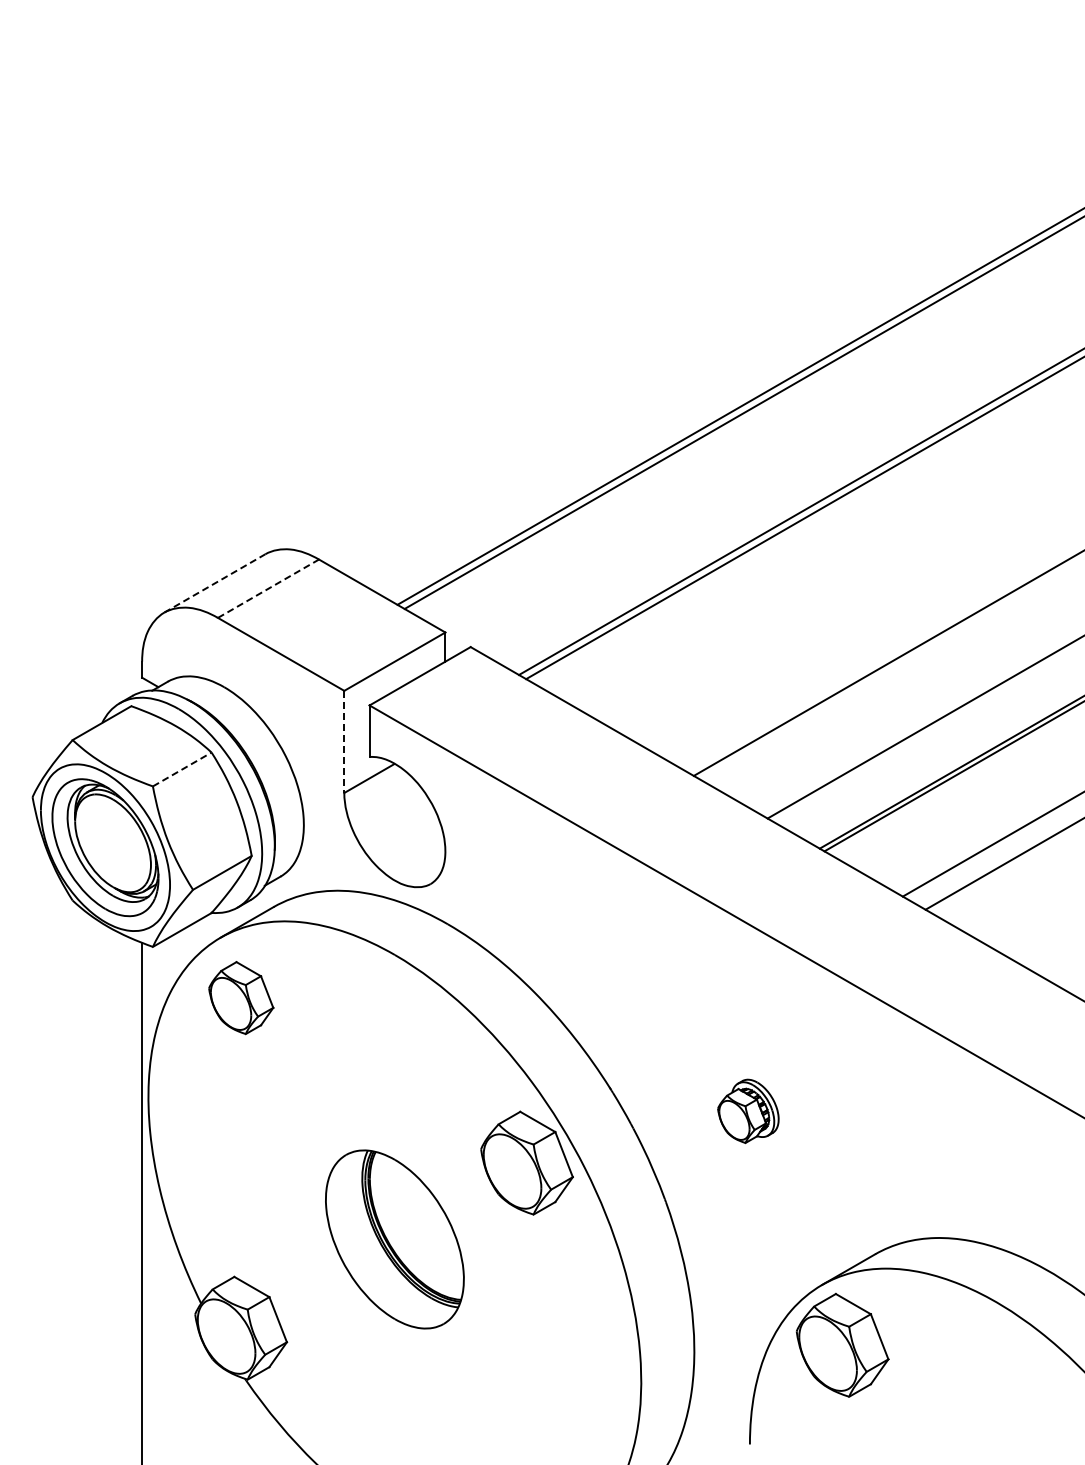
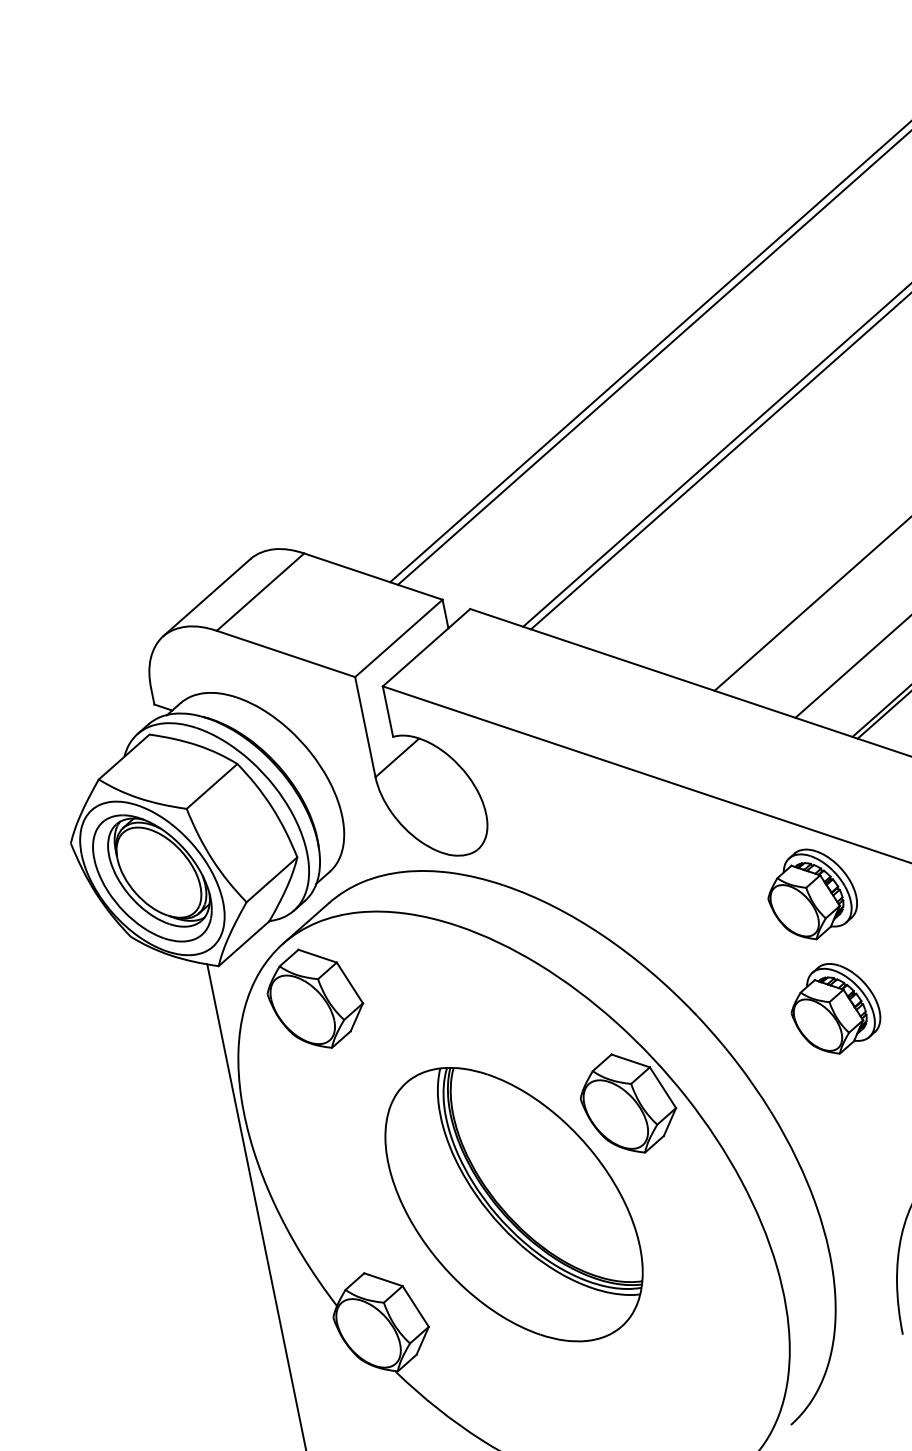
line: (215, 583) -> (207, 597), dashed -> solid
line: (268, 588) -> (260, 591), dashed -> solid
line: (344, 742) -> (365, 727), dashed -> solid
line: (182, 769) -> (212, 786), dashed -> solid
part: (748, 994) -> (811, 894), added
part: (241, 997) -> (315, 998), size x1.43
part: (748, 1111) -> (835, 1008), size x1.43
part: (394, 1239) -> (513, 1204), size x1.67

